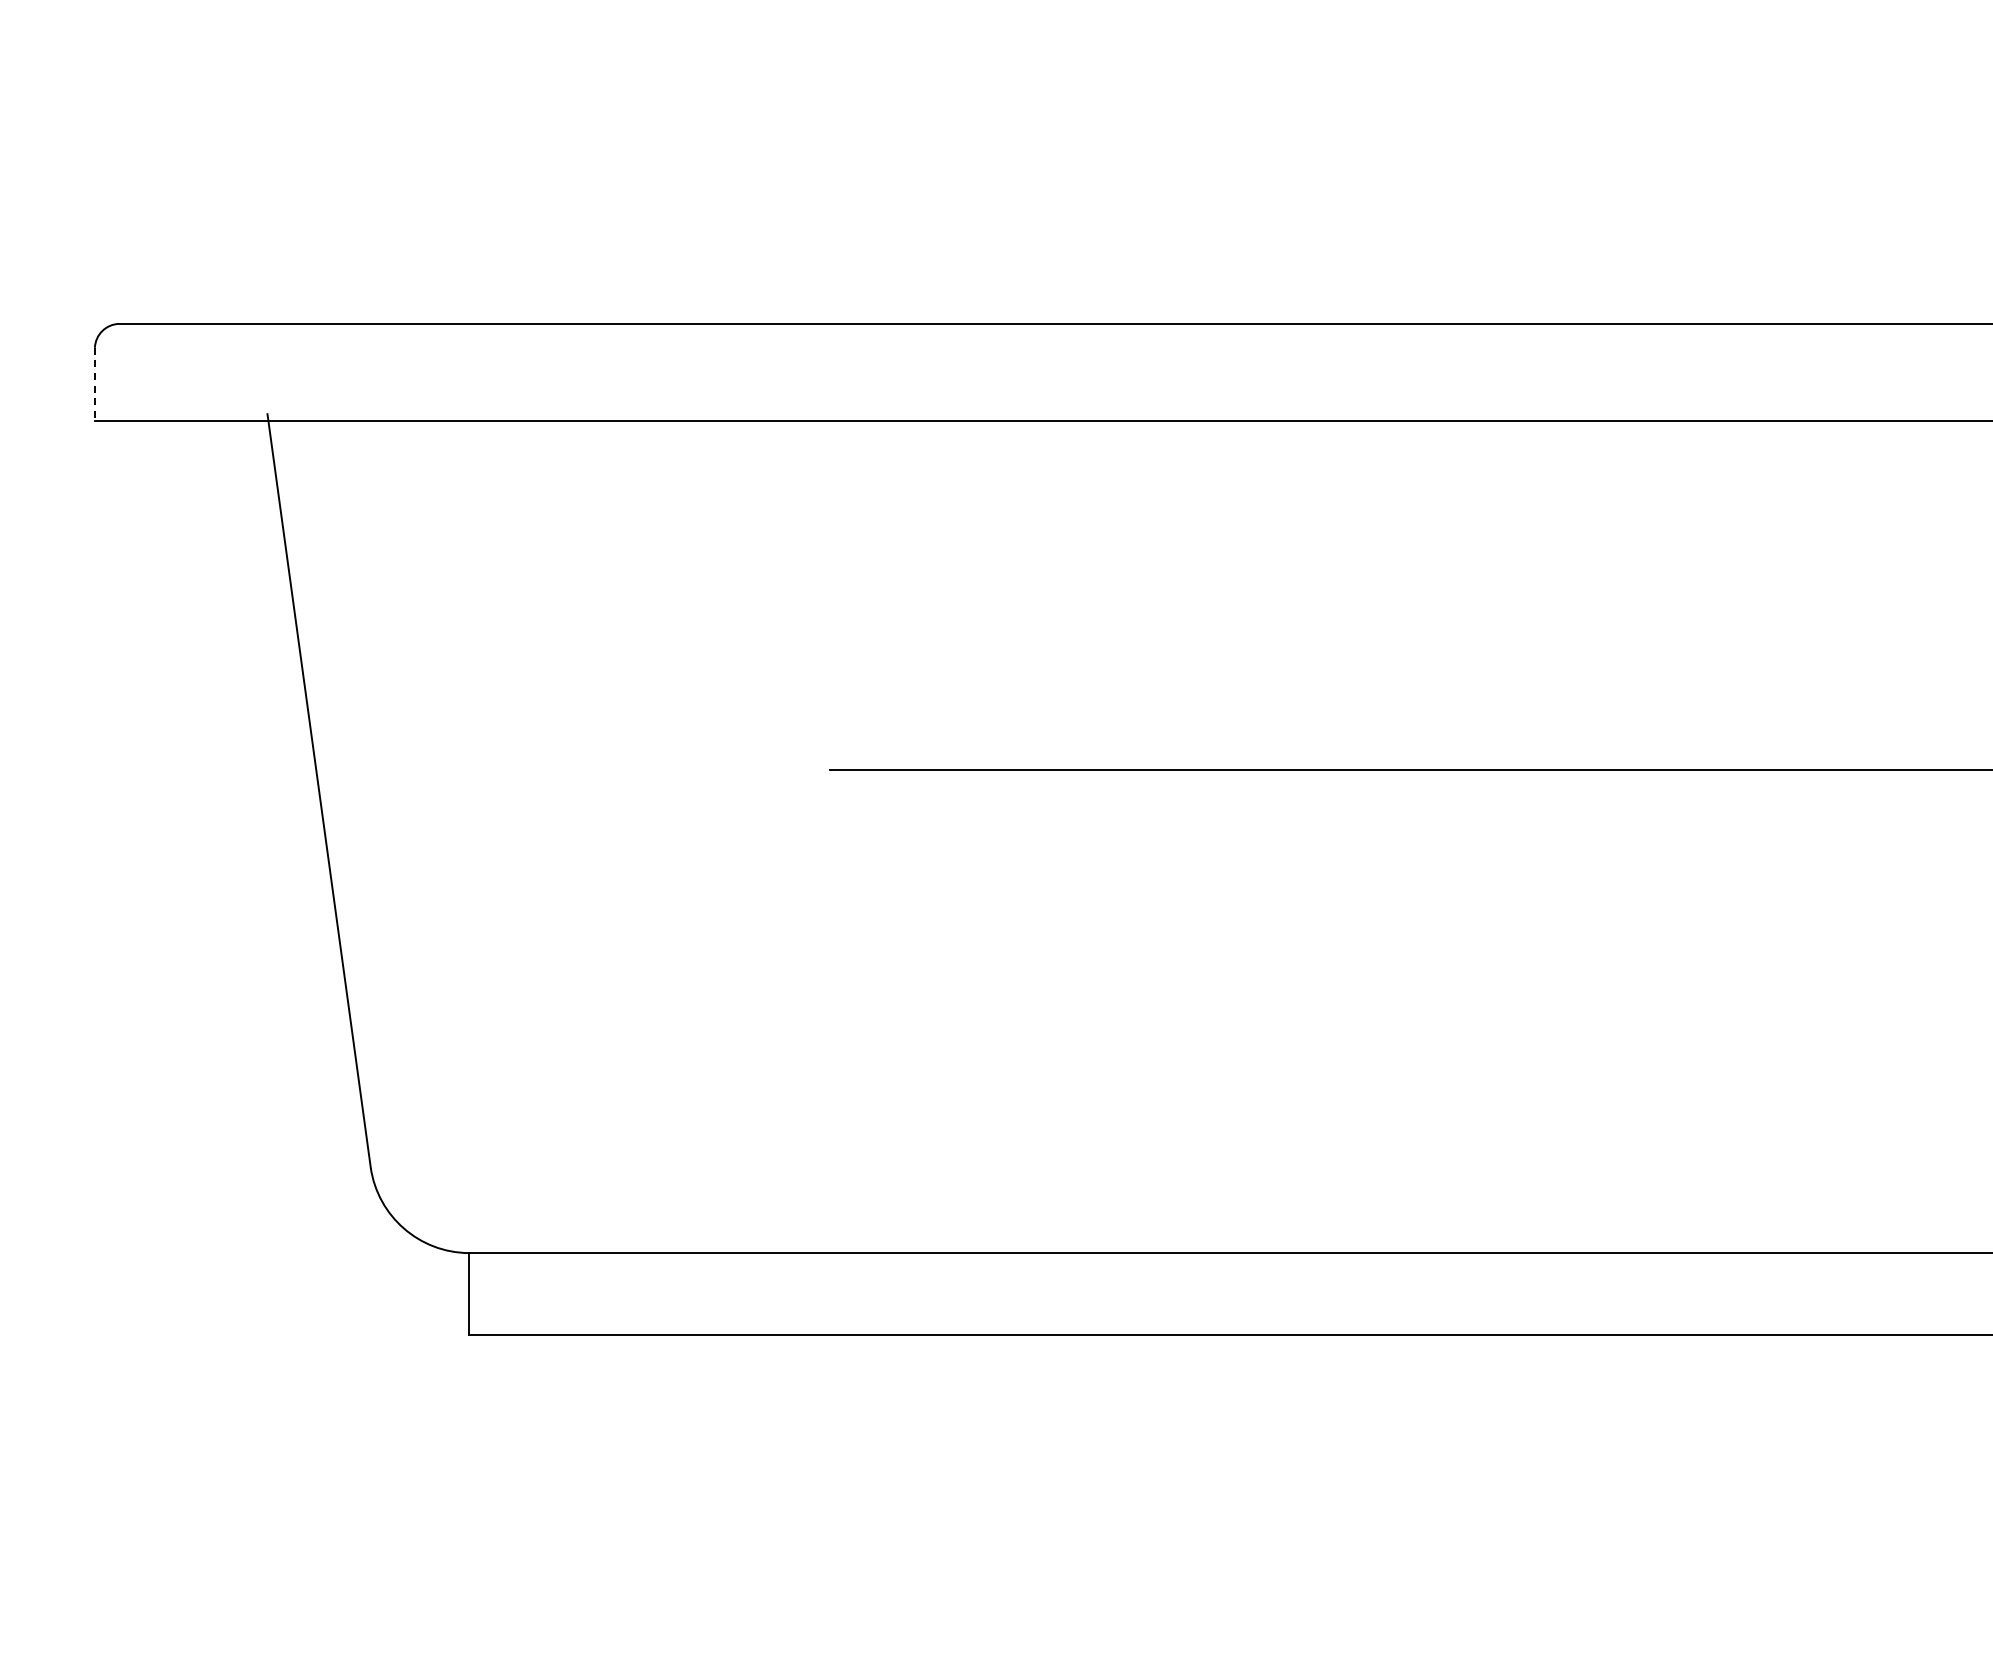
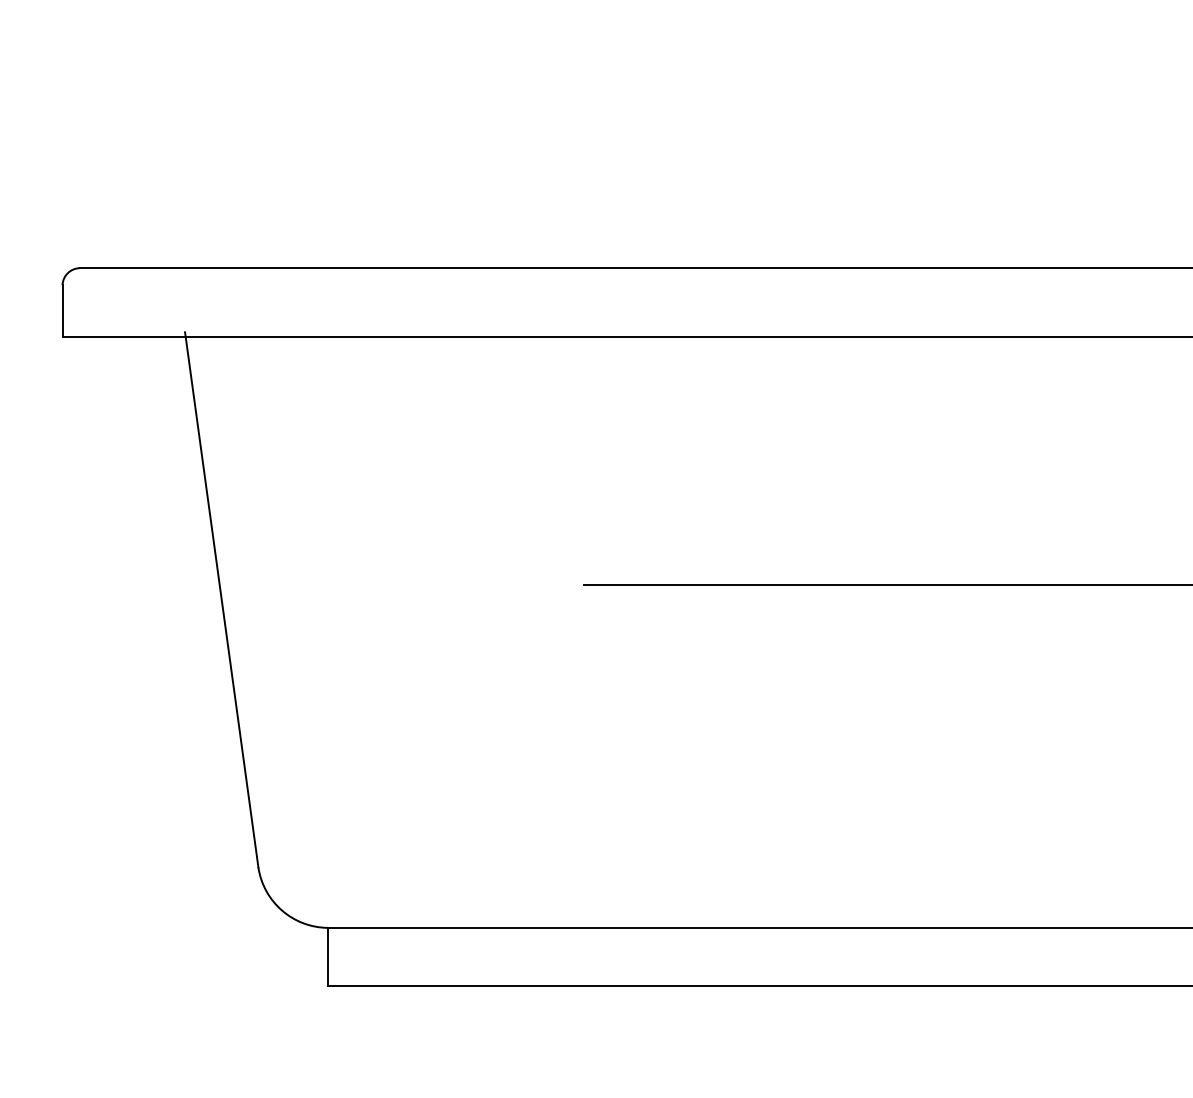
line: (94, 384) -> (62, 311), dashed -> solid

